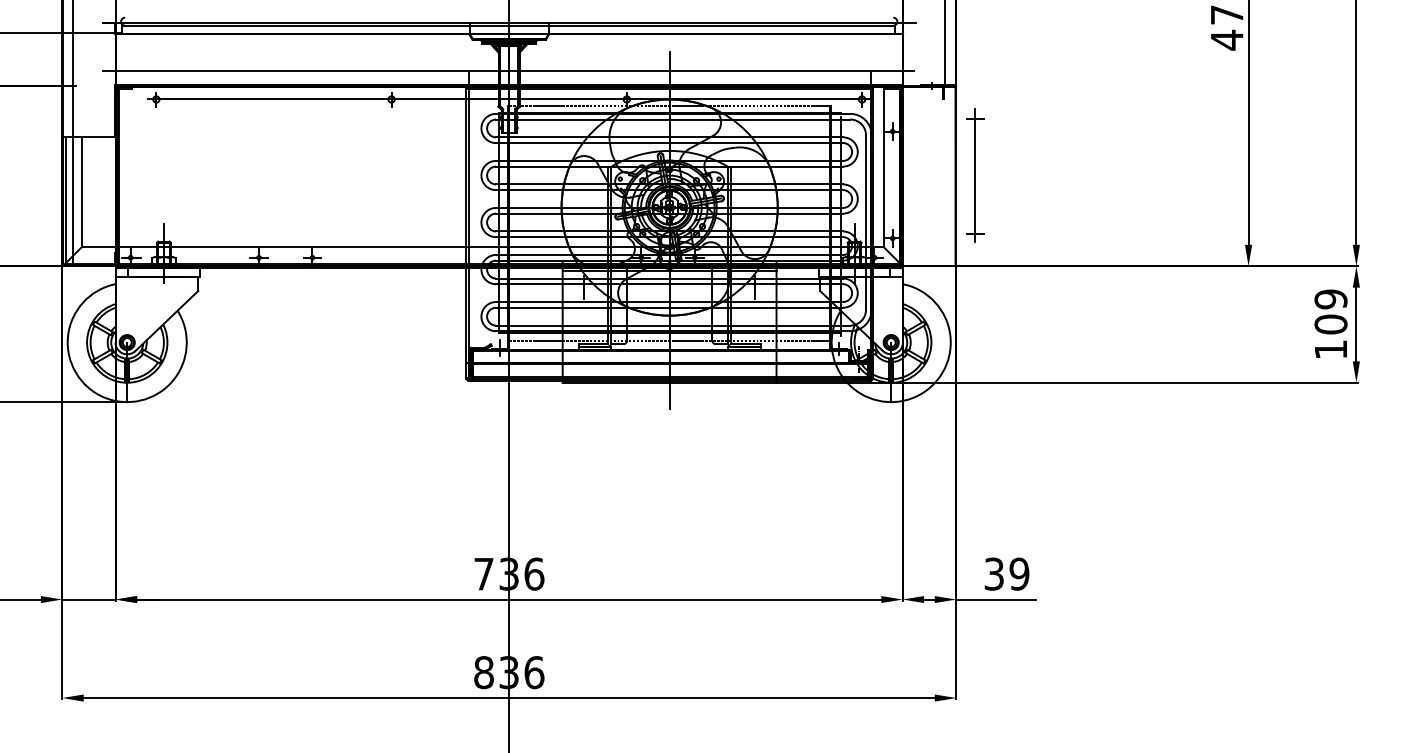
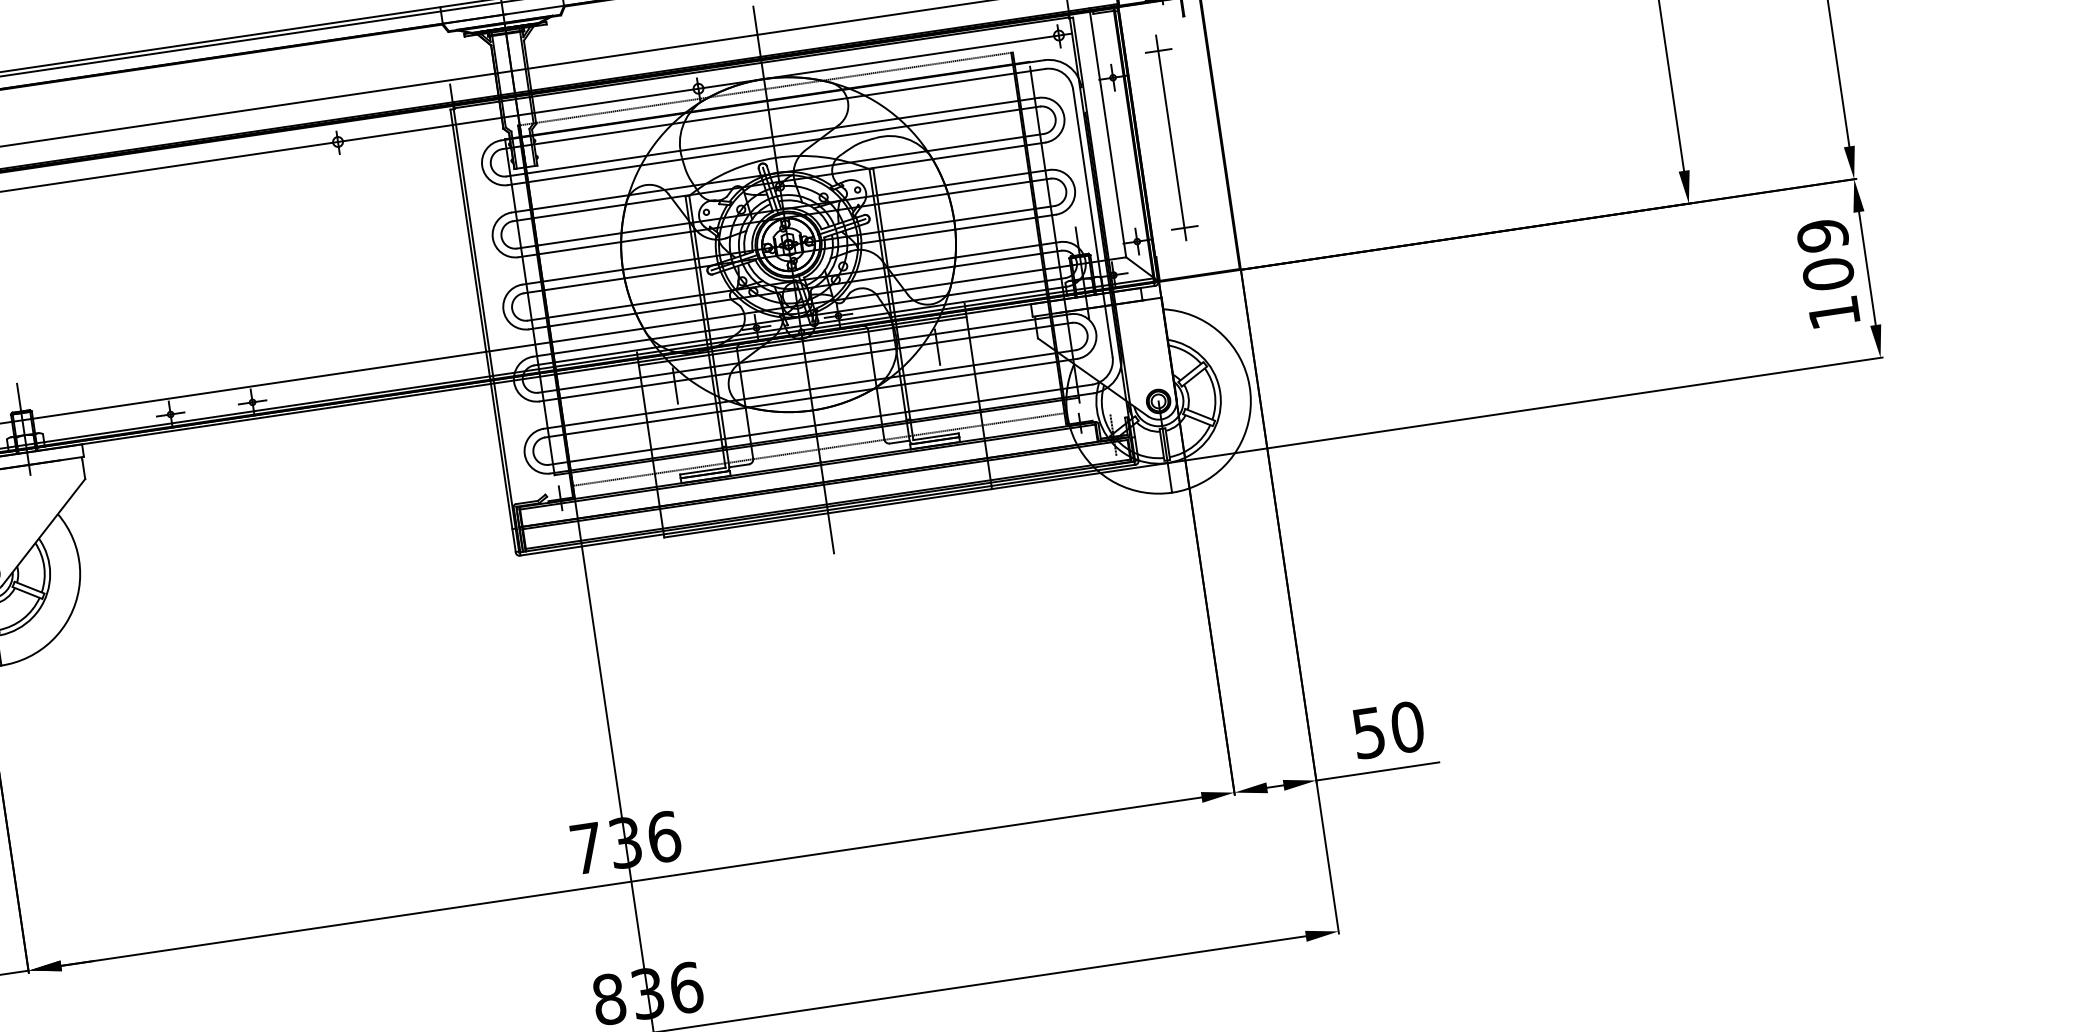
part: (975, 175) -> (1171, 137), moved
text: (1007, 573) -> (1389, 728), 39 -> 50

